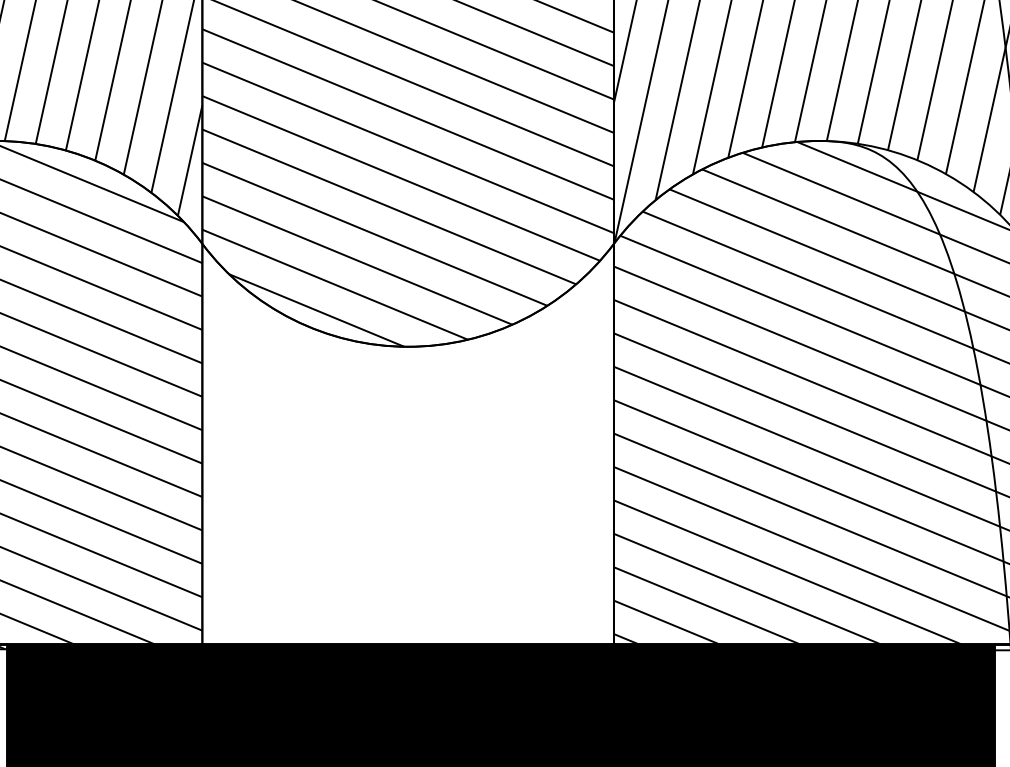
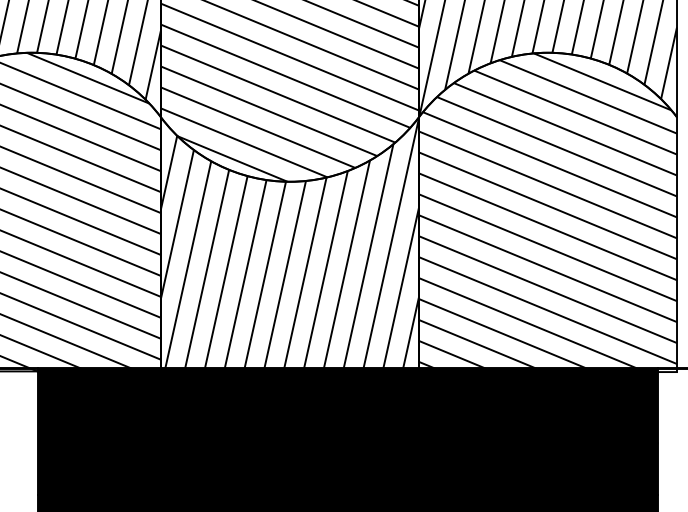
hatch: (407, 446) -> (289, 244), added

